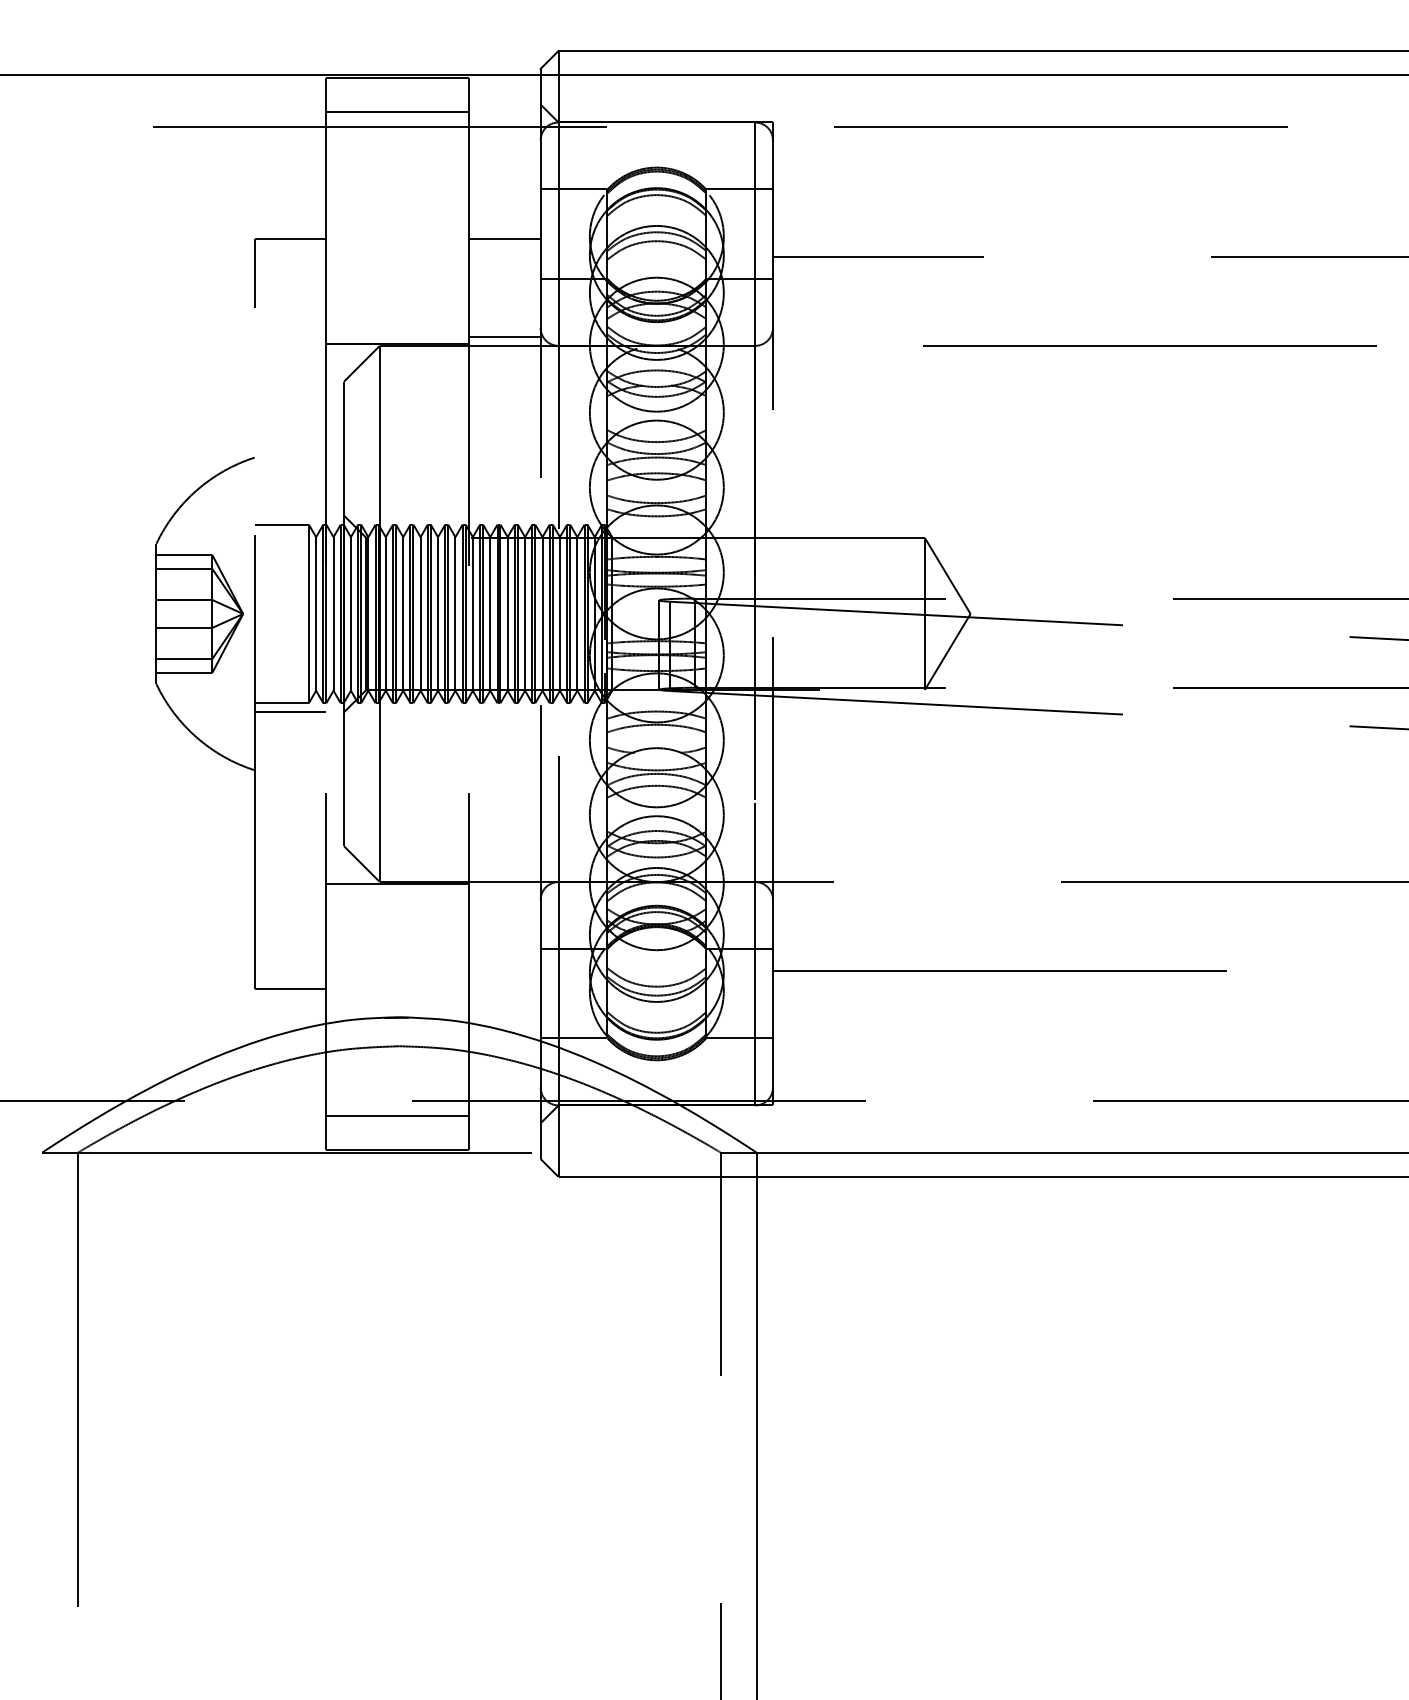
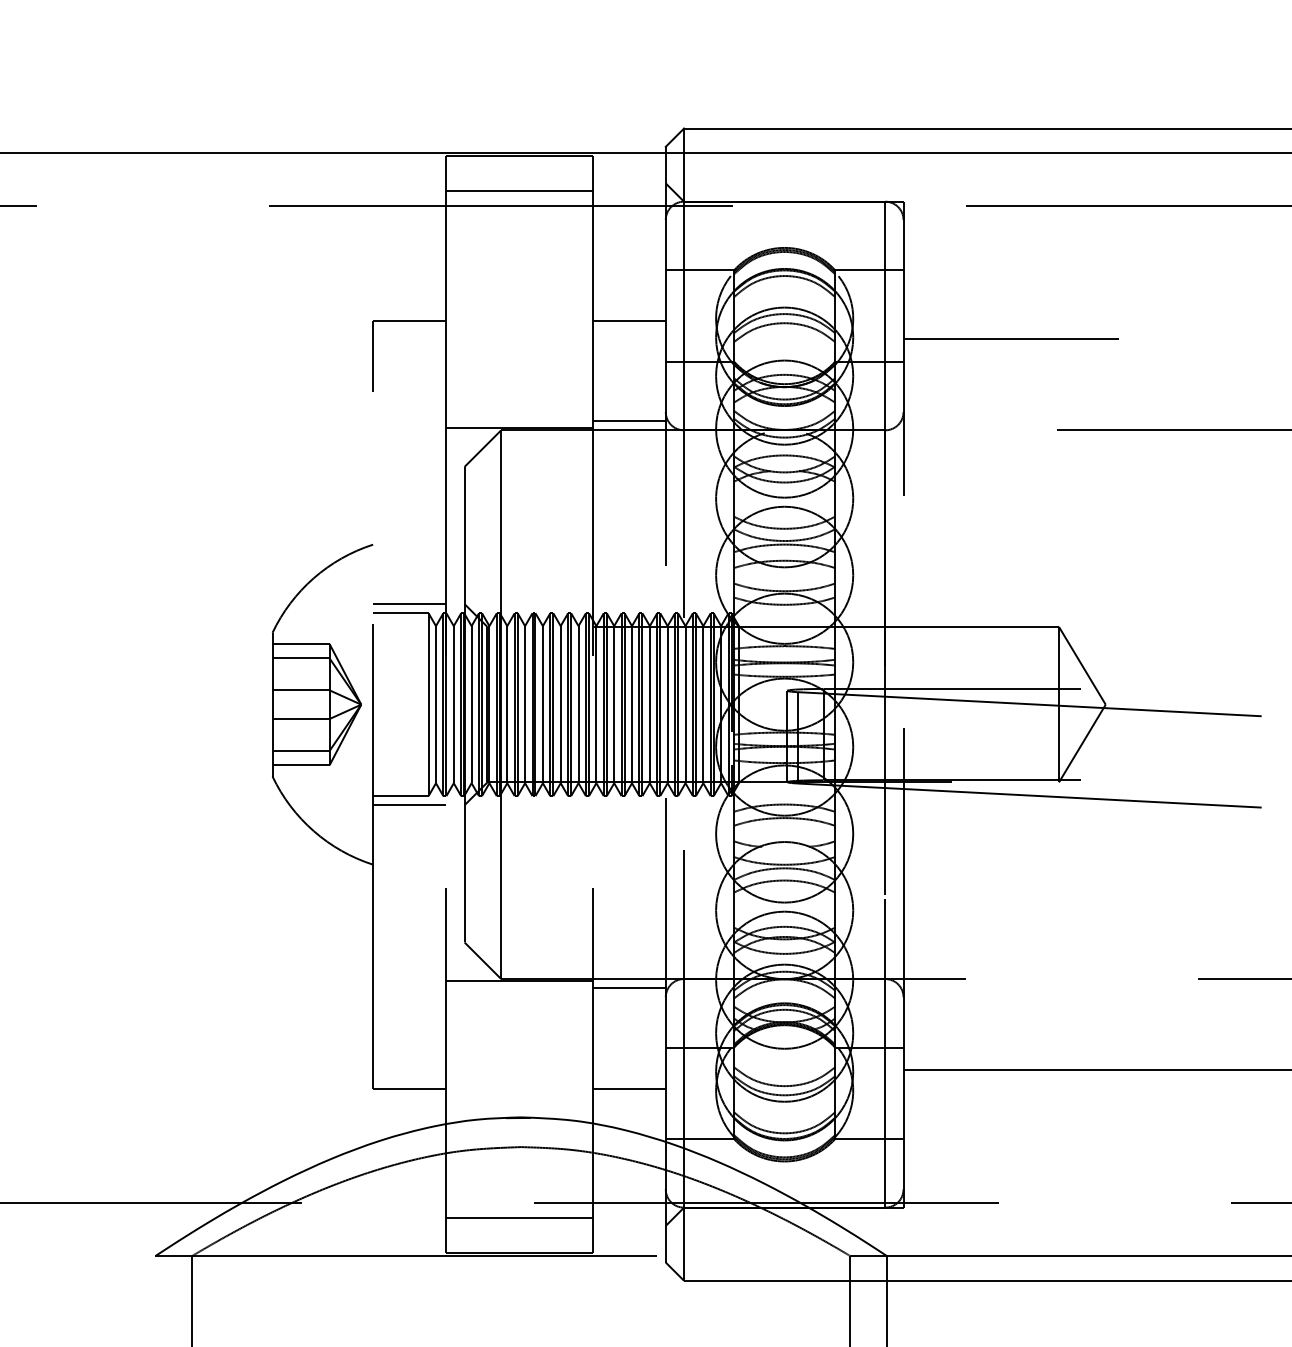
line: (290, 515) -> (409, 603), added
line: (504, 890) -> (628, 987), added
line: (504, 989) -> (628, 1089), added

